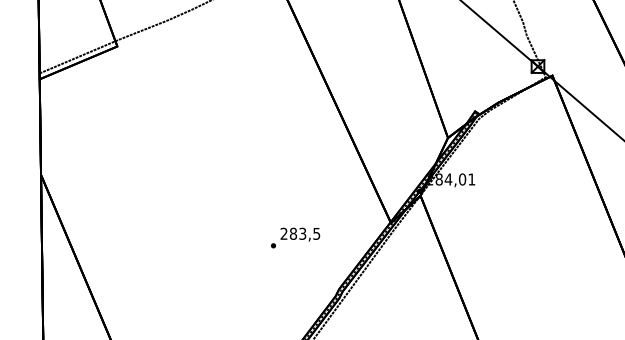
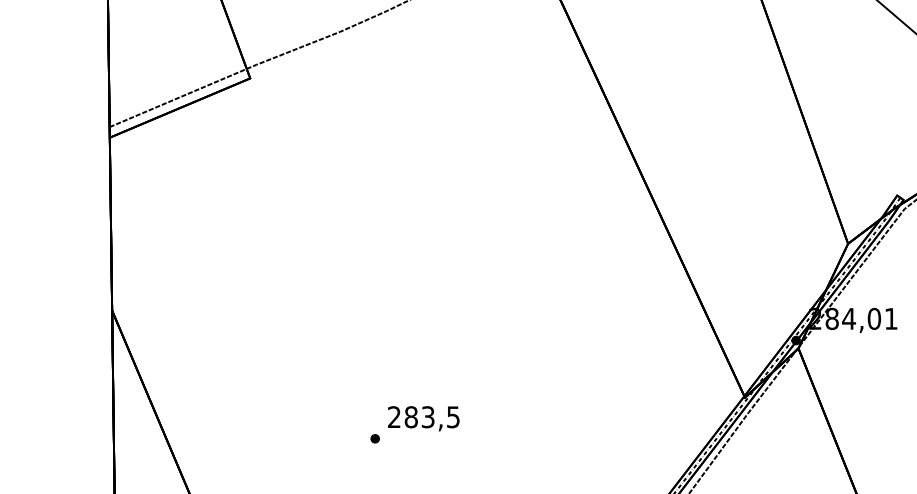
text: (295, 237) -> (414, 423), moved

